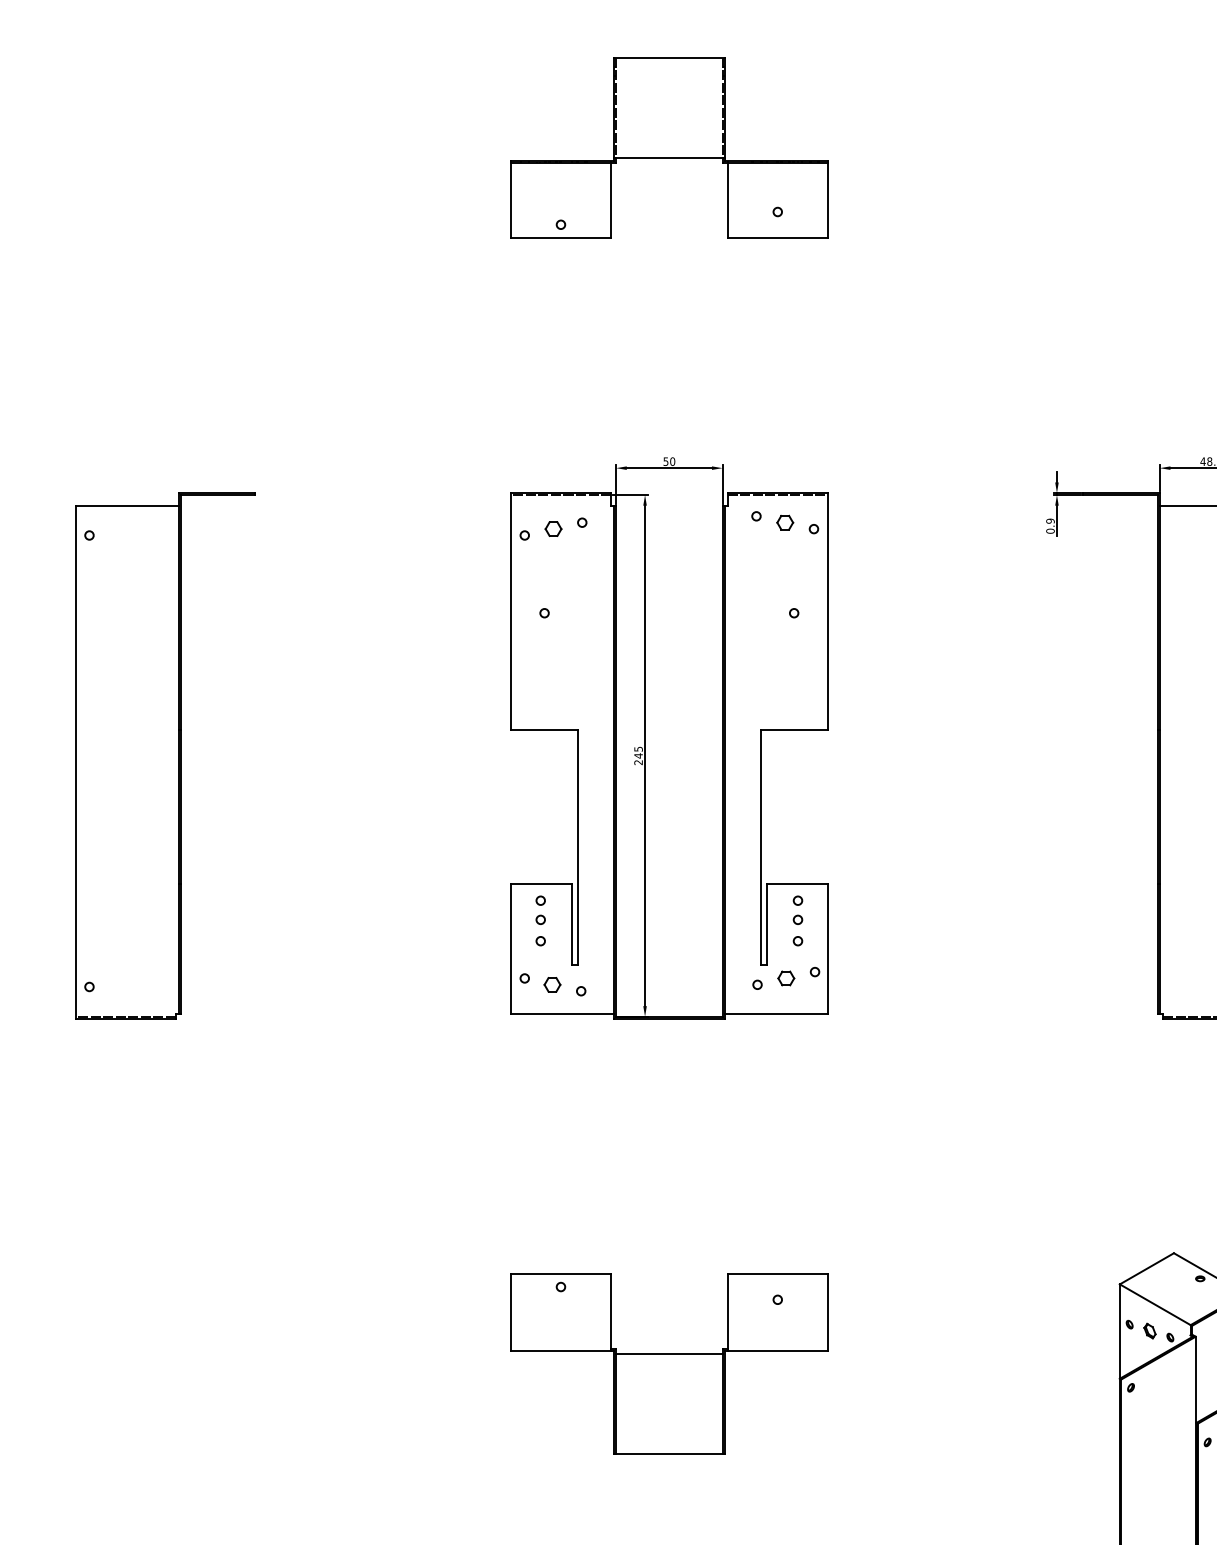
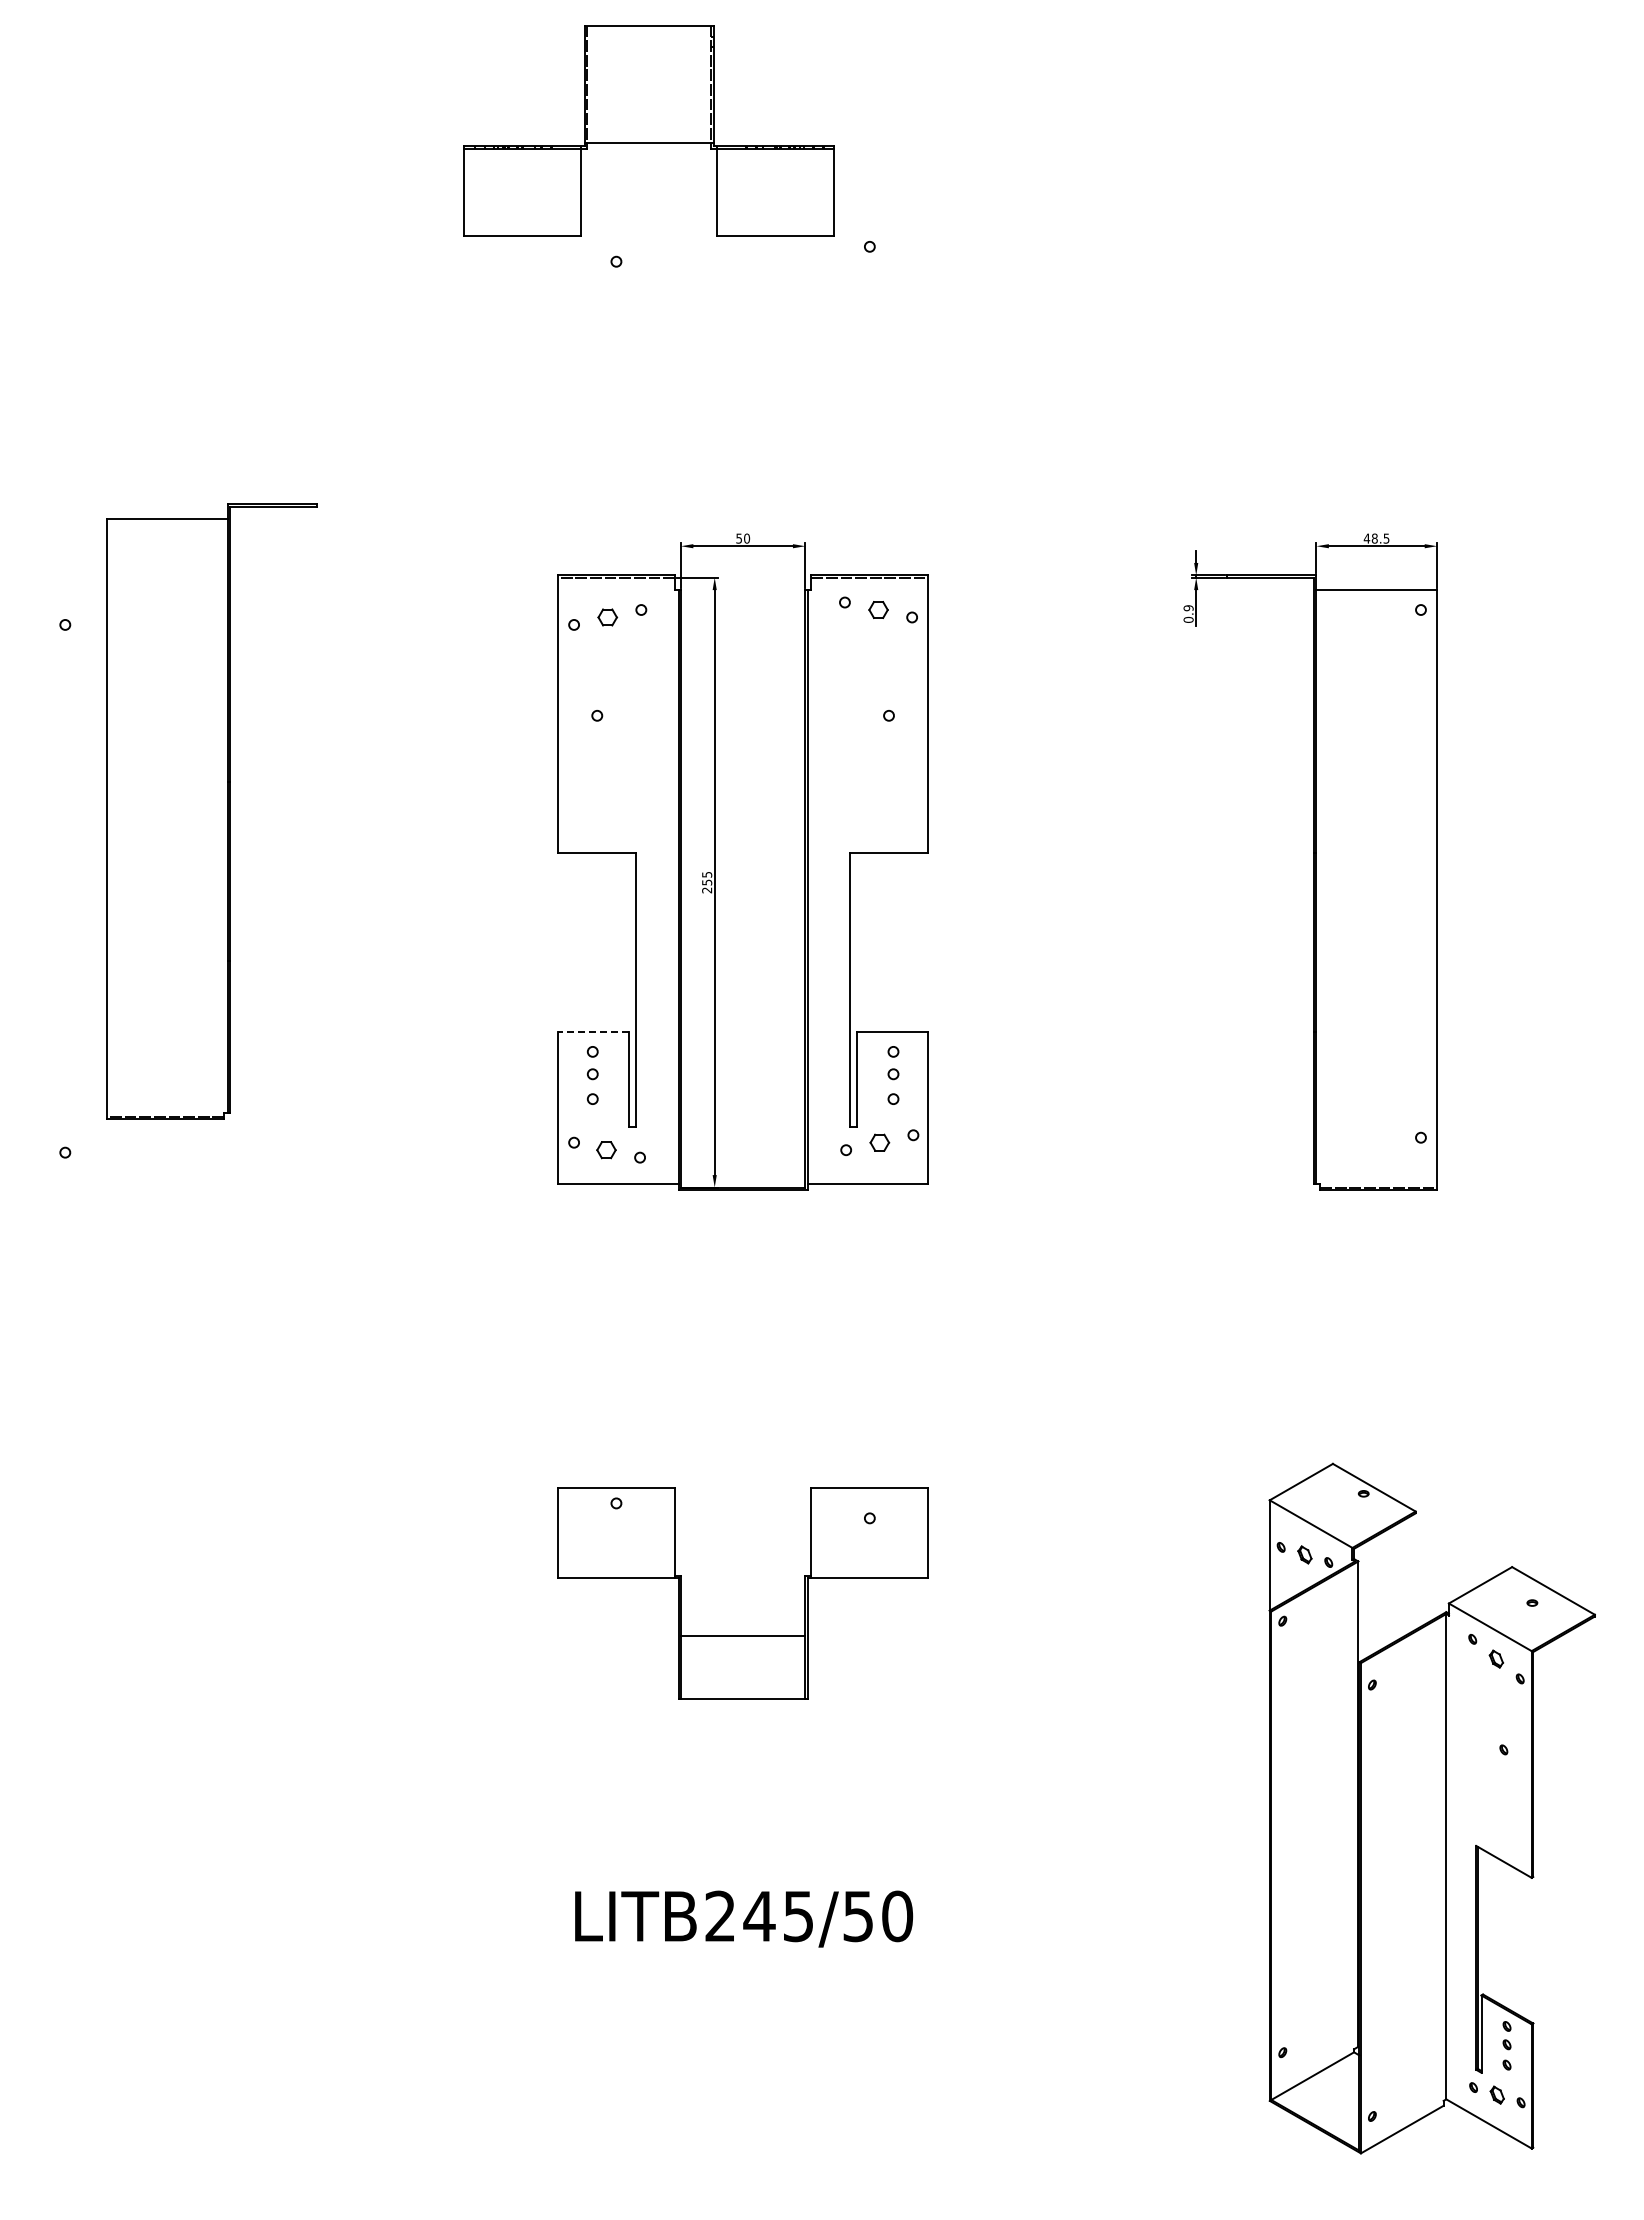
part: (668, 147) -> (648, 130), moved
part: (164, 755) -> (211, 811), moved
text: (638, 755) -> (707, 882), 245 -> 255
line: (540, 883) -> (592, 1031), solid -> dashed
line: (668, 1353) -> (742, 1635), moved

